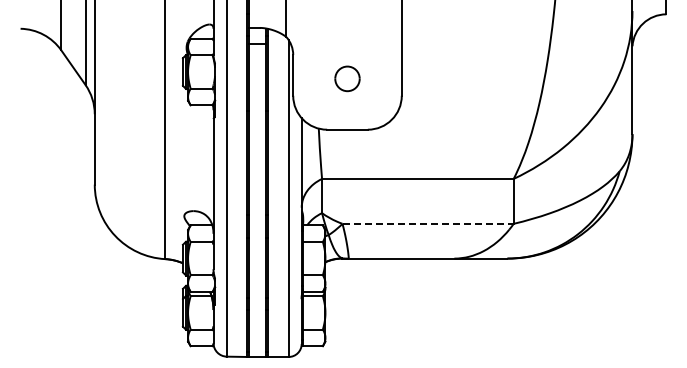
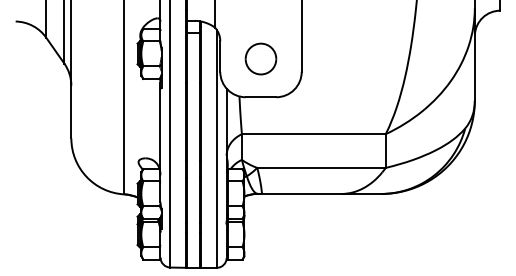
part: (347, 78) -> (261, 58), size x1.67
line: (428, 223) -> (321, 167), dashed -> solid

